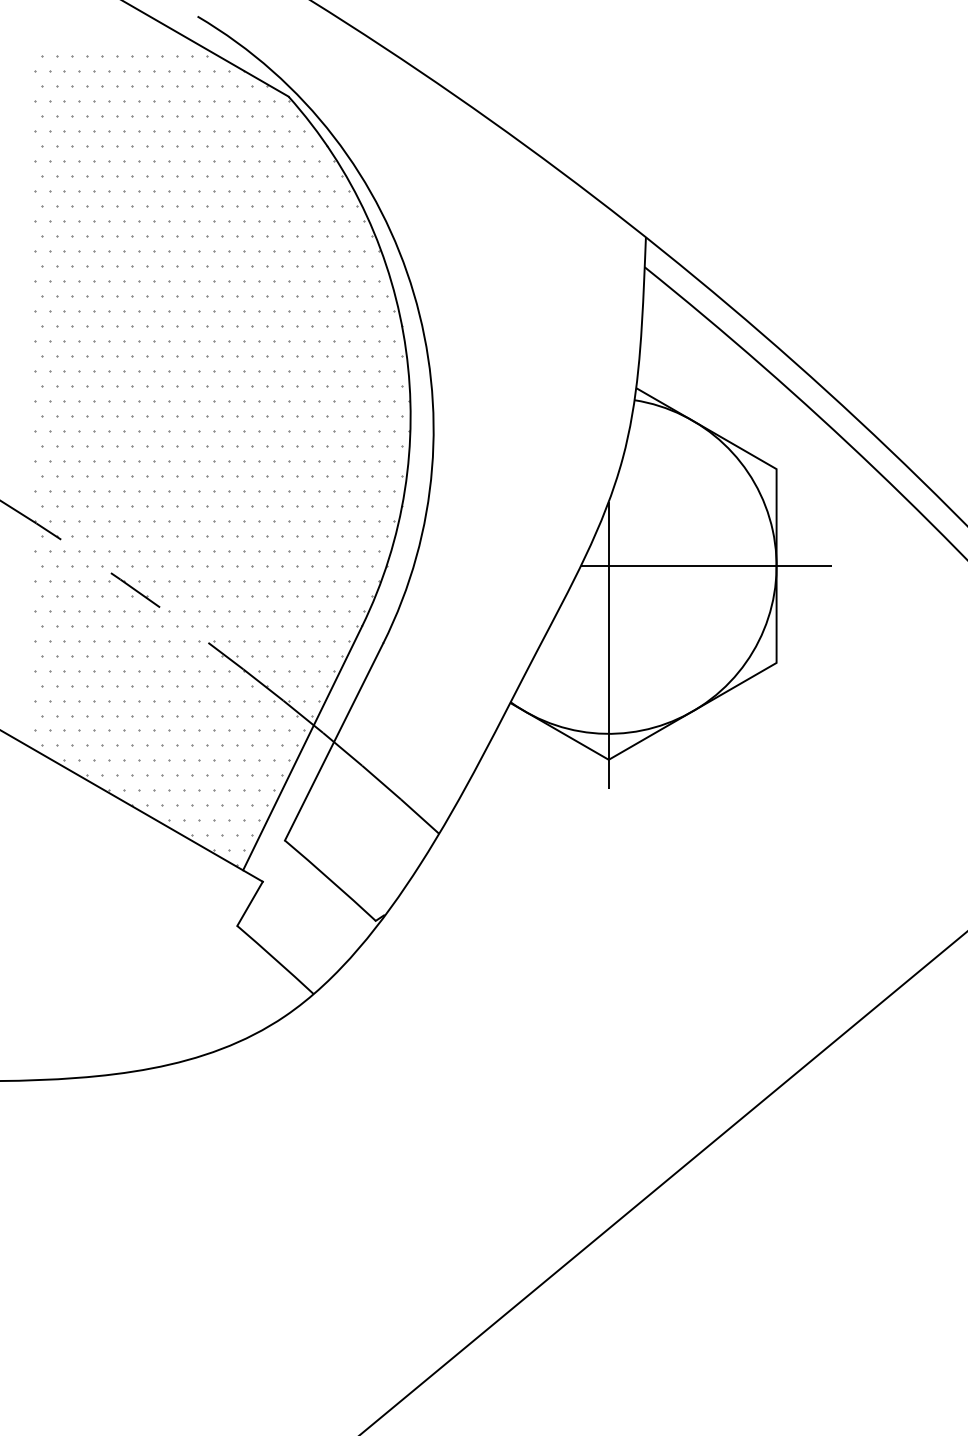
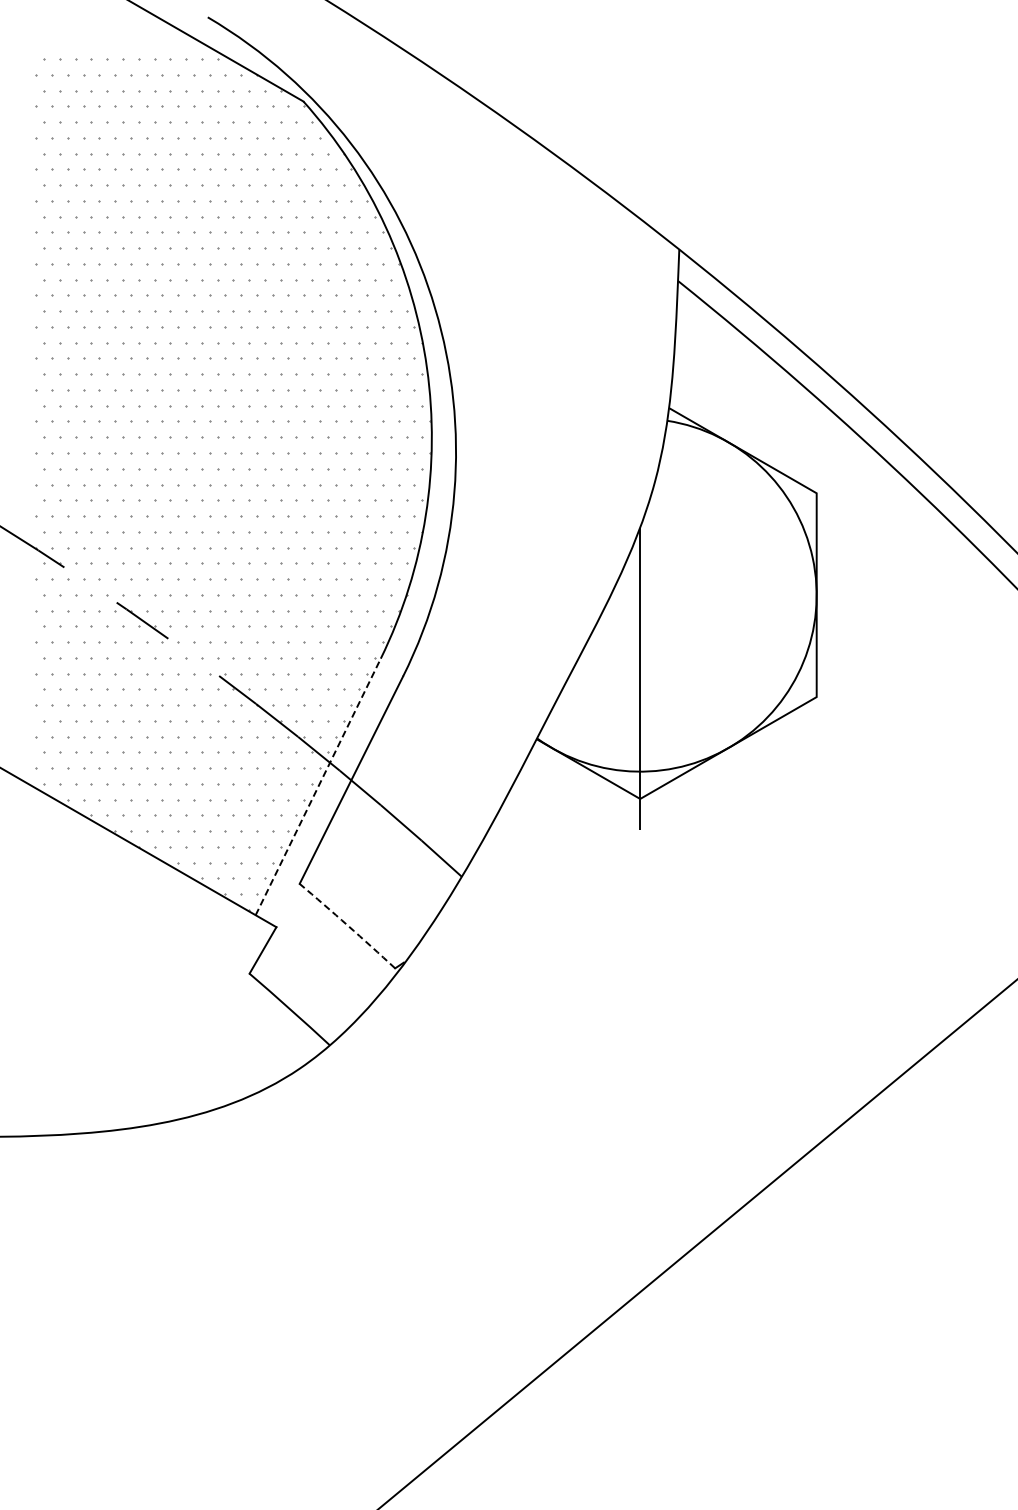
line: (706, 566) -> (742, 595), removed
line: (302, 747) -> (318, 786), solid -> dashed
arc: (330, 880) -> (347, 925), solid -> dashed

